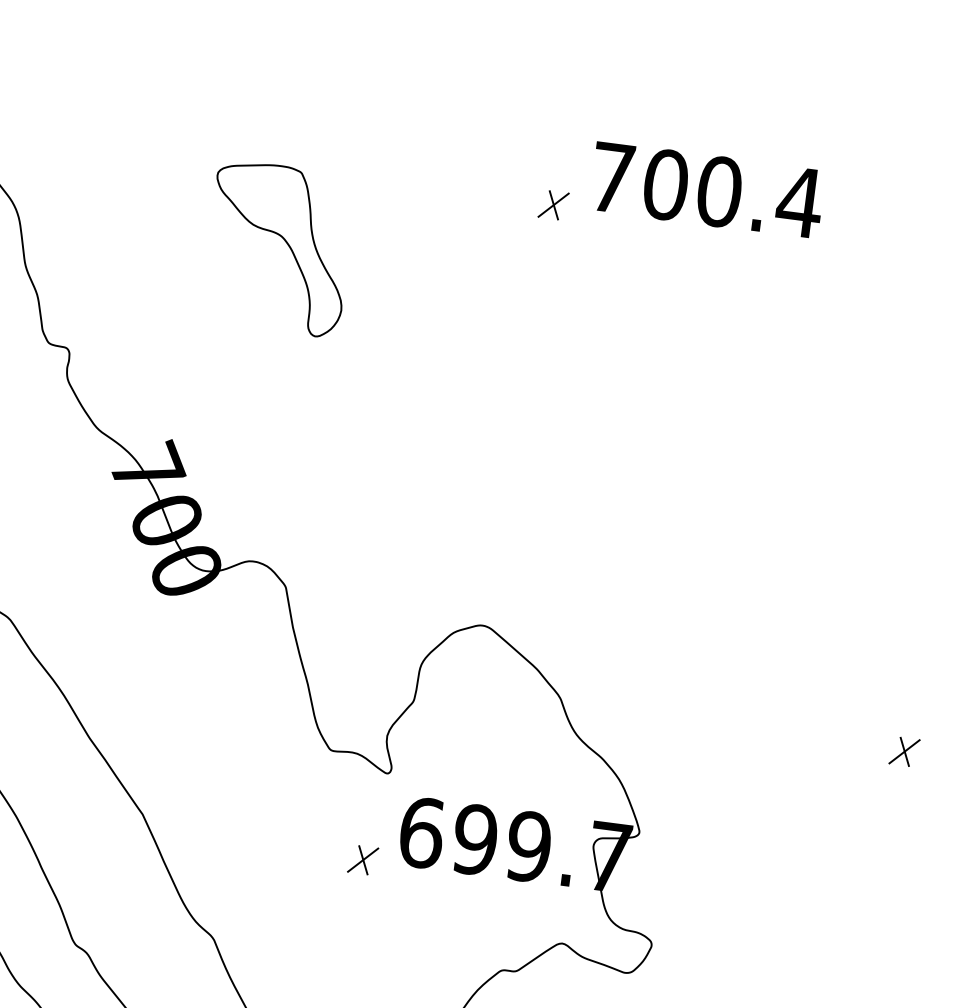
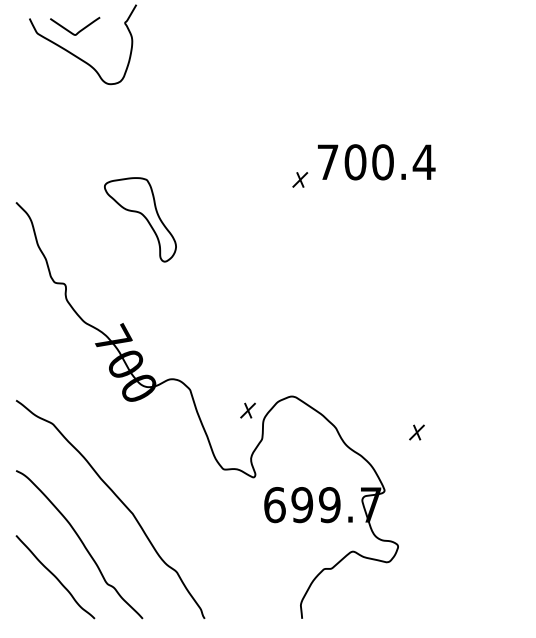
part: (278, 248) -> (140, 219), moved
part: (903, 751) -> (416, 432), moved
part: (362, 859) -> (247, 410), moved

